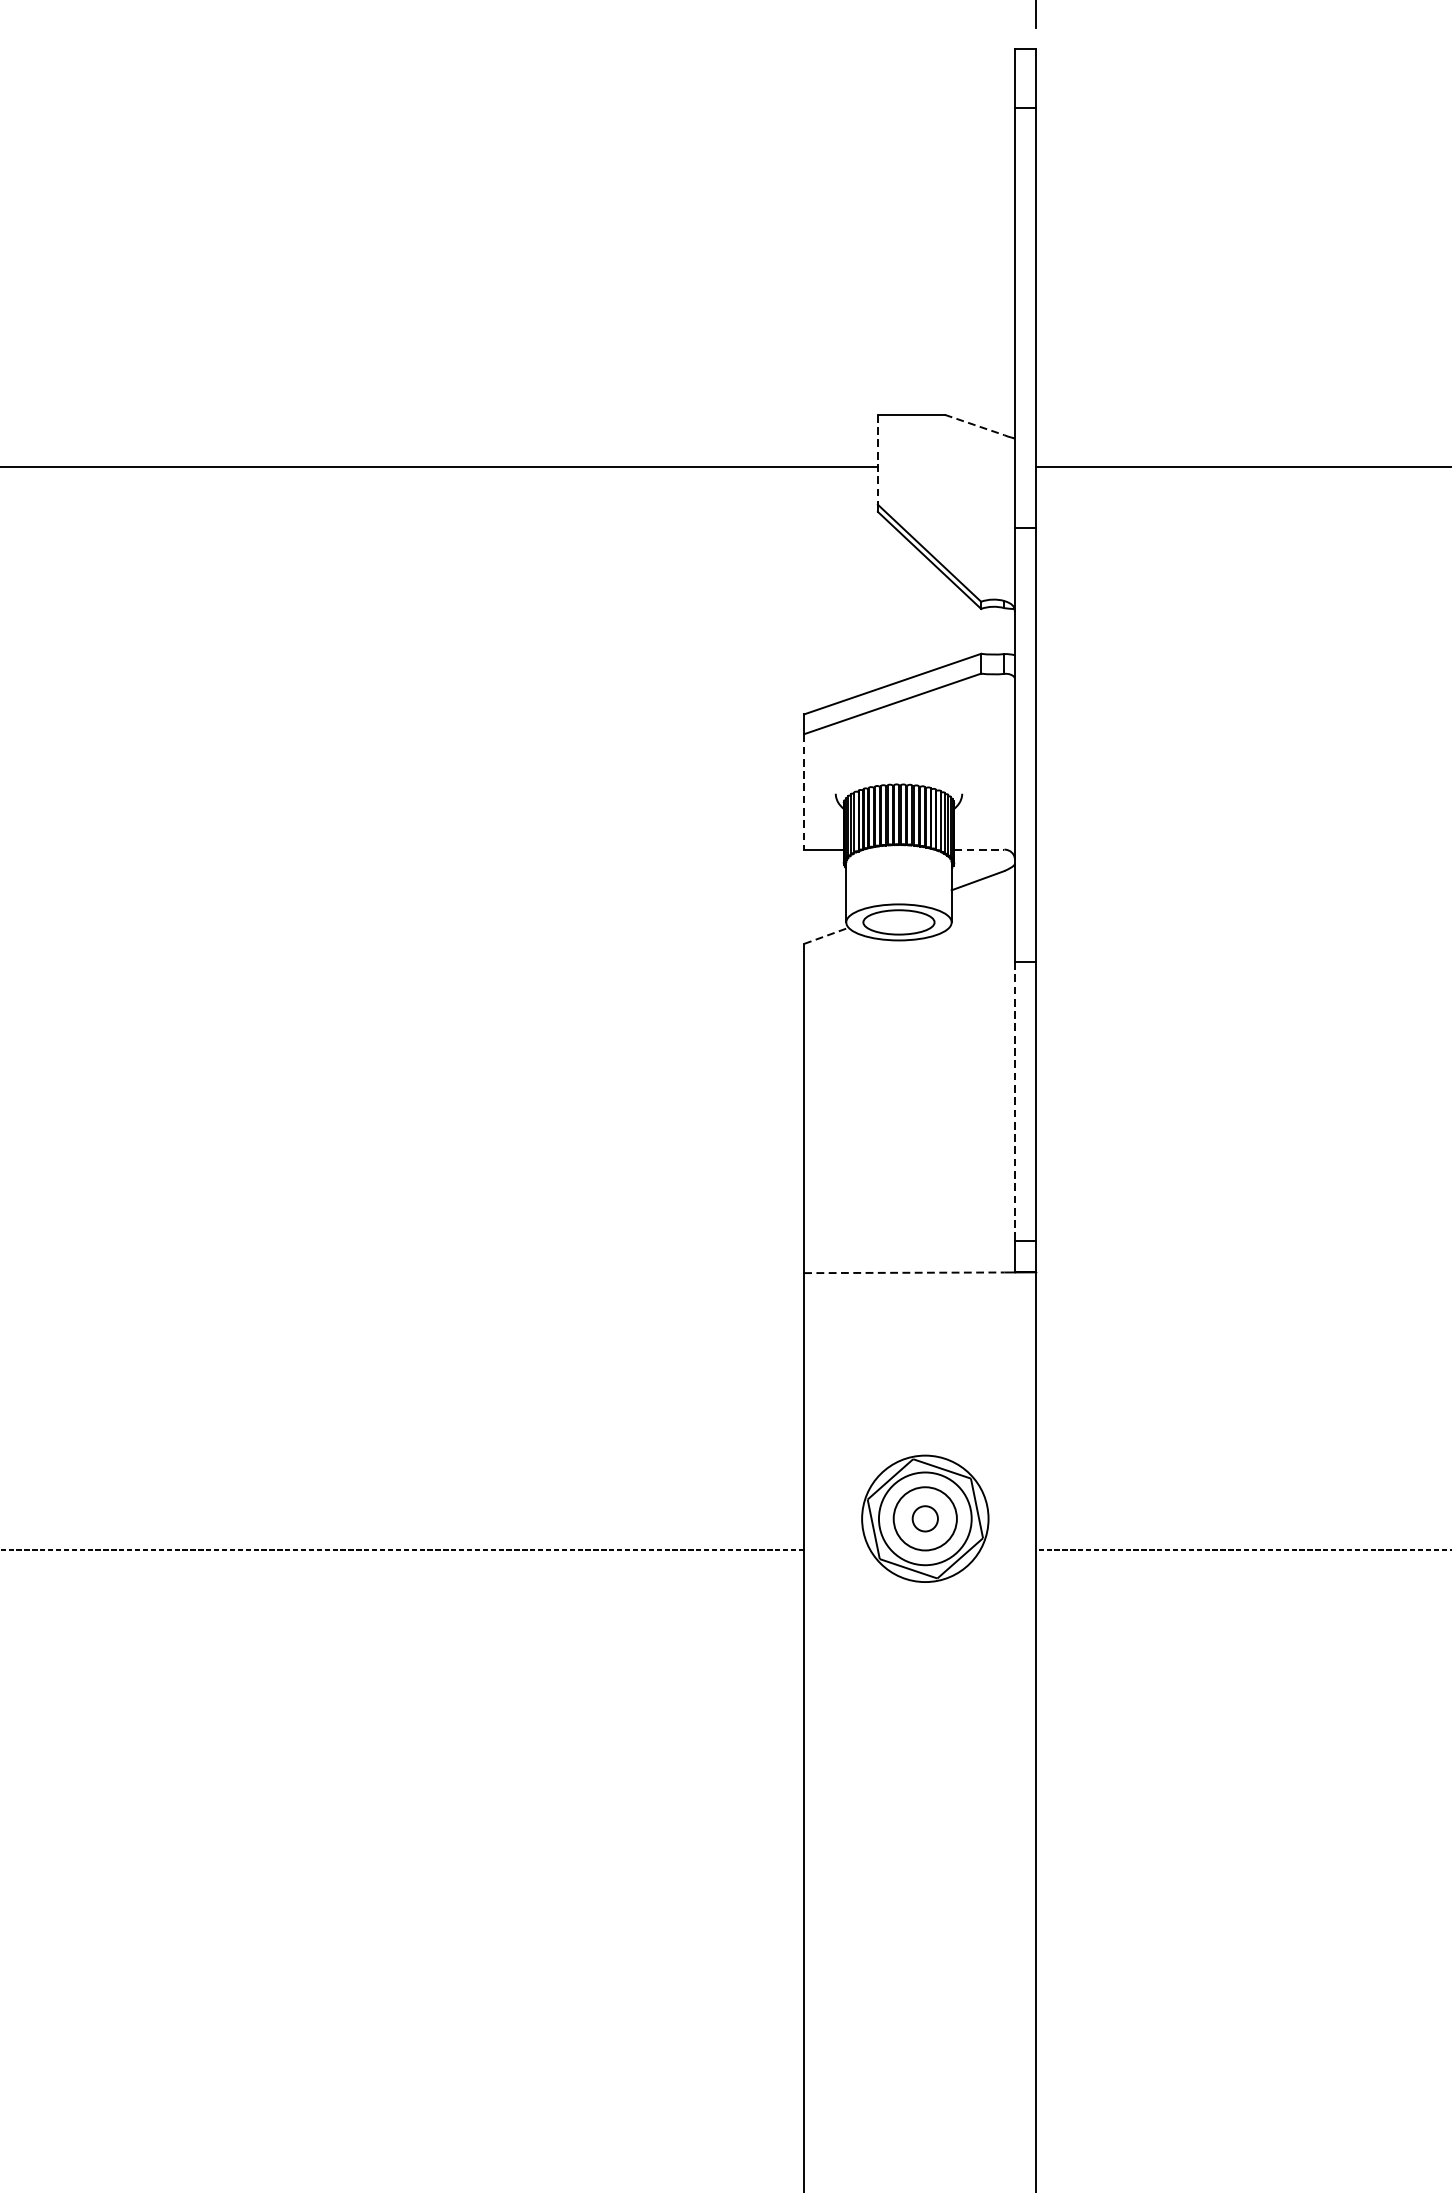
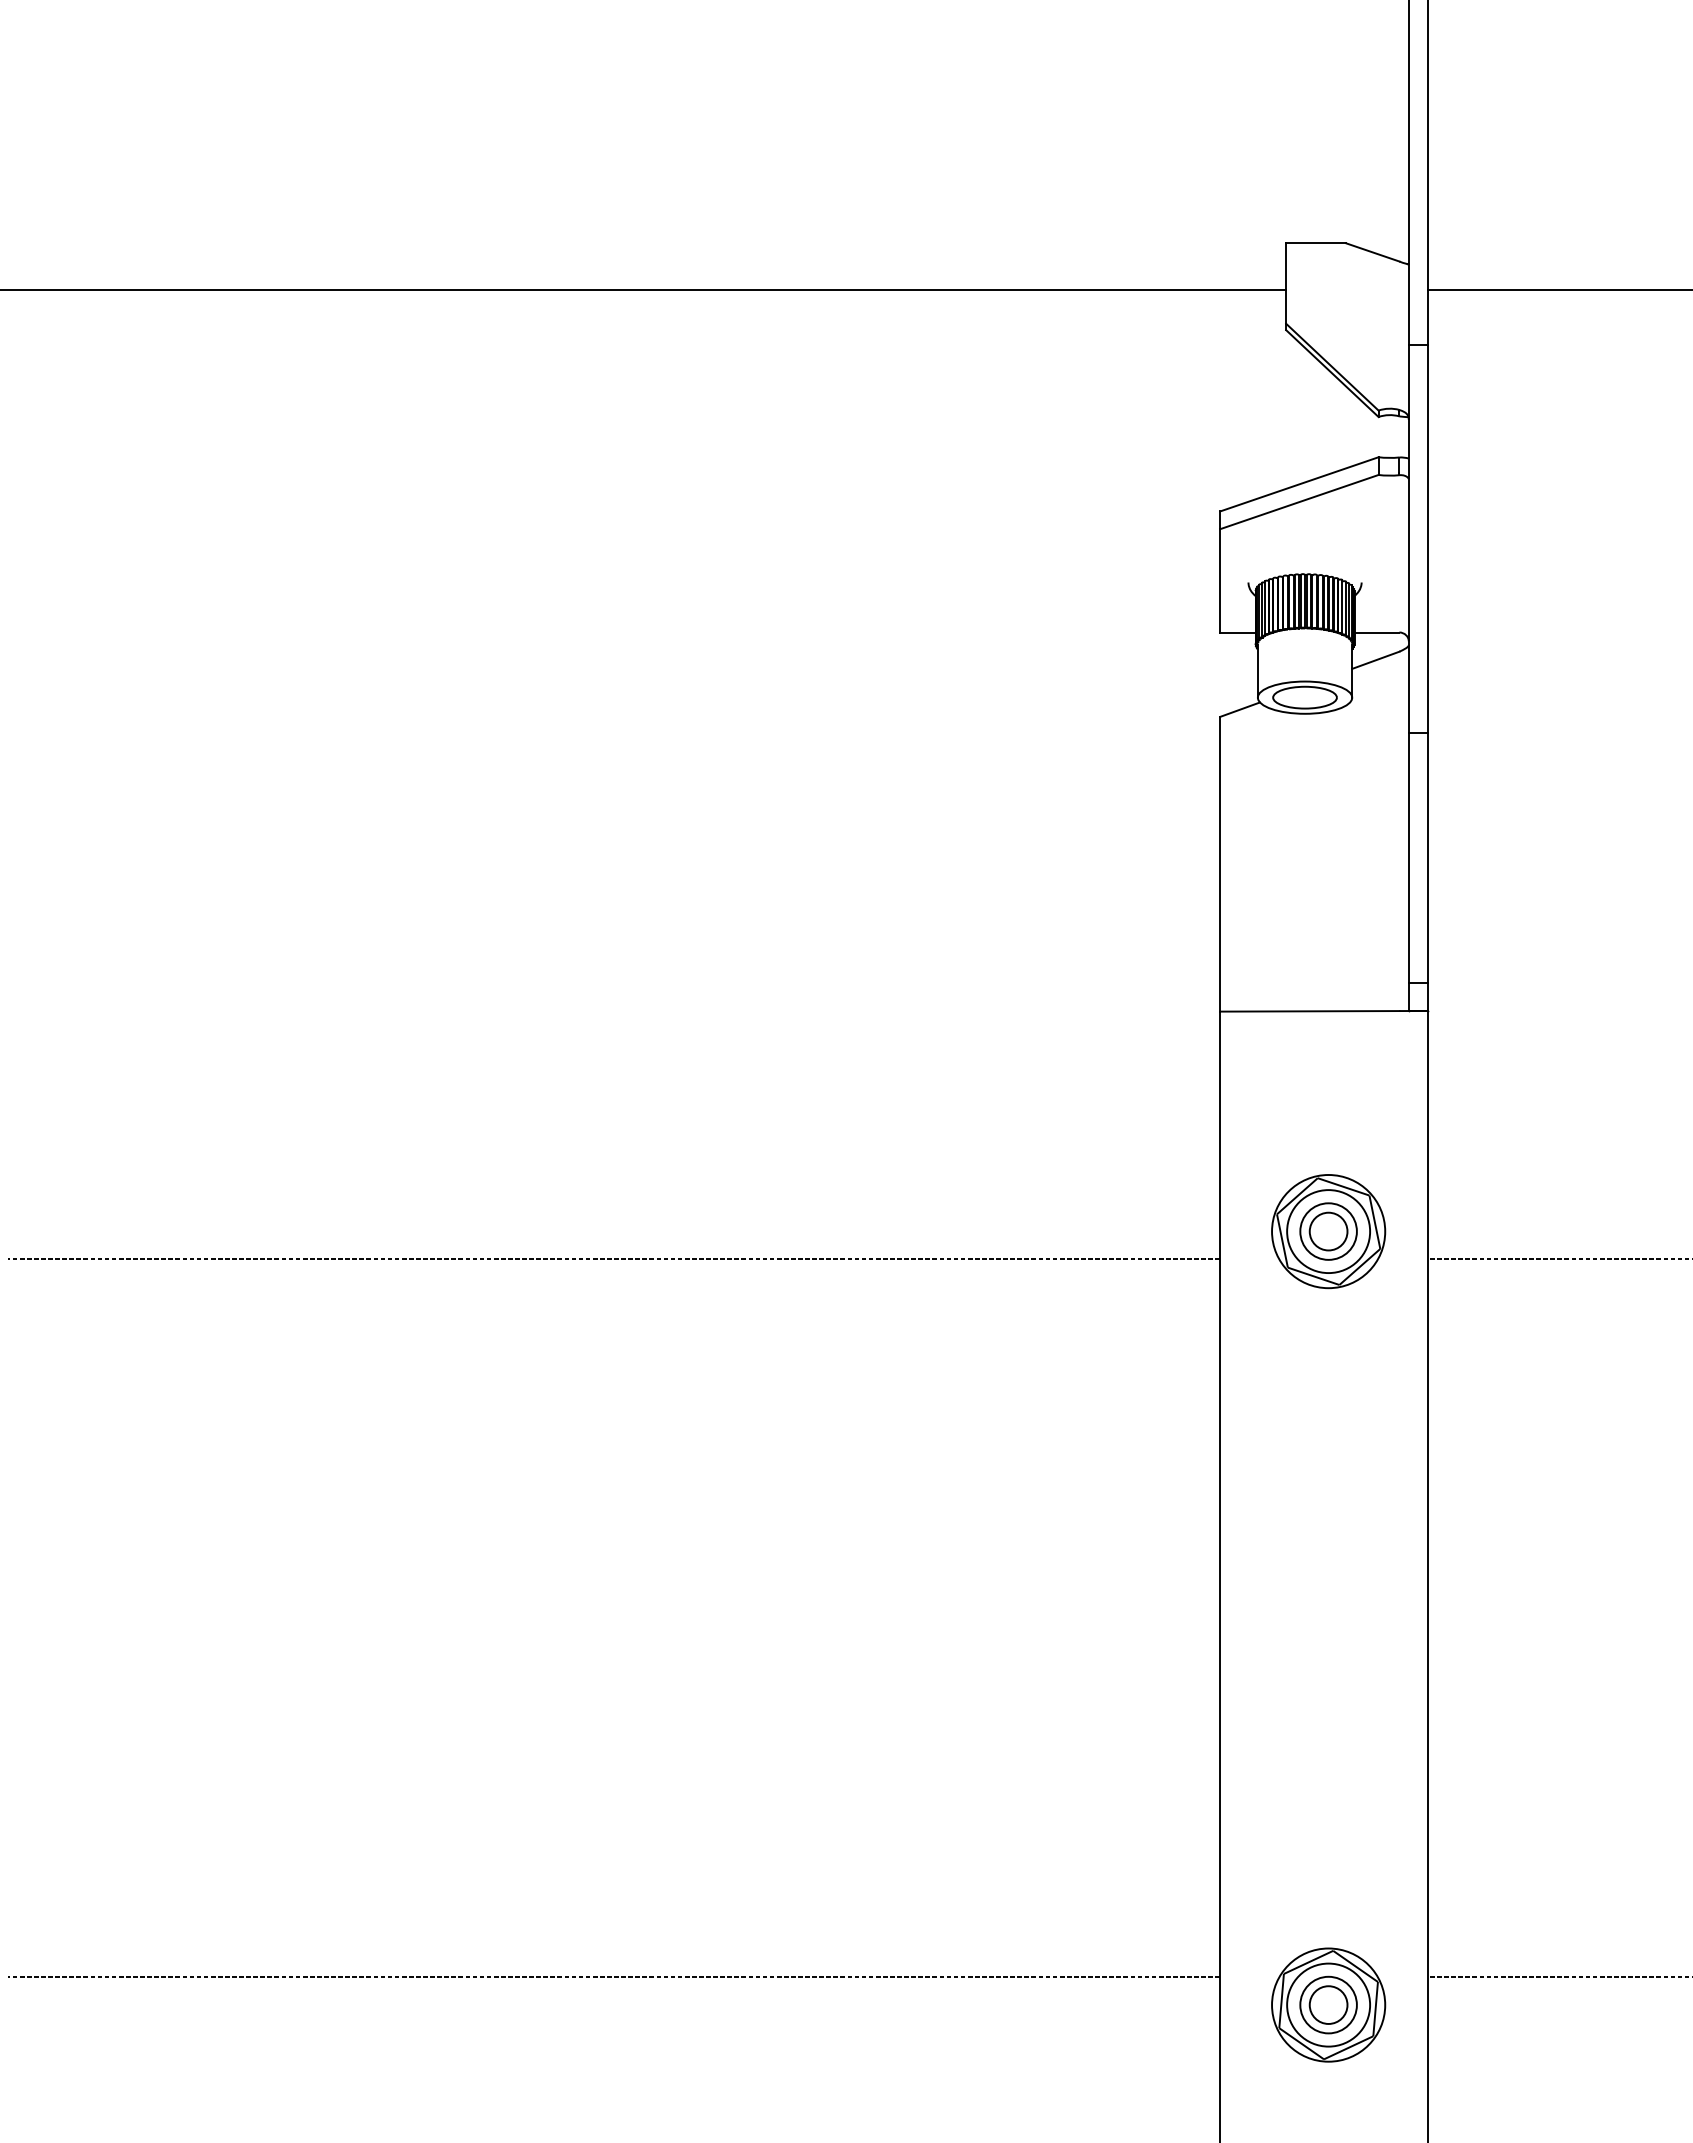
line: (975, 425) -> (1373, 252), dashed -> solid
line: (878, 460) -> (1286, 284), dashed -> solid
line: (804, 791) -> (1220, 580), dashed -> solid
line: (979, 849) -> (1377, 632), dashed -> solid
line: (826, 935) -> (1240, 709), dashed -> solid
line: (1014, 1102) -> (1408, 858), dashed -> solid
line: (903, 1272) -> (1309, 1011), dashed -> solid
circle: (925, 1518) -> (1328, 1231), size x1.67

